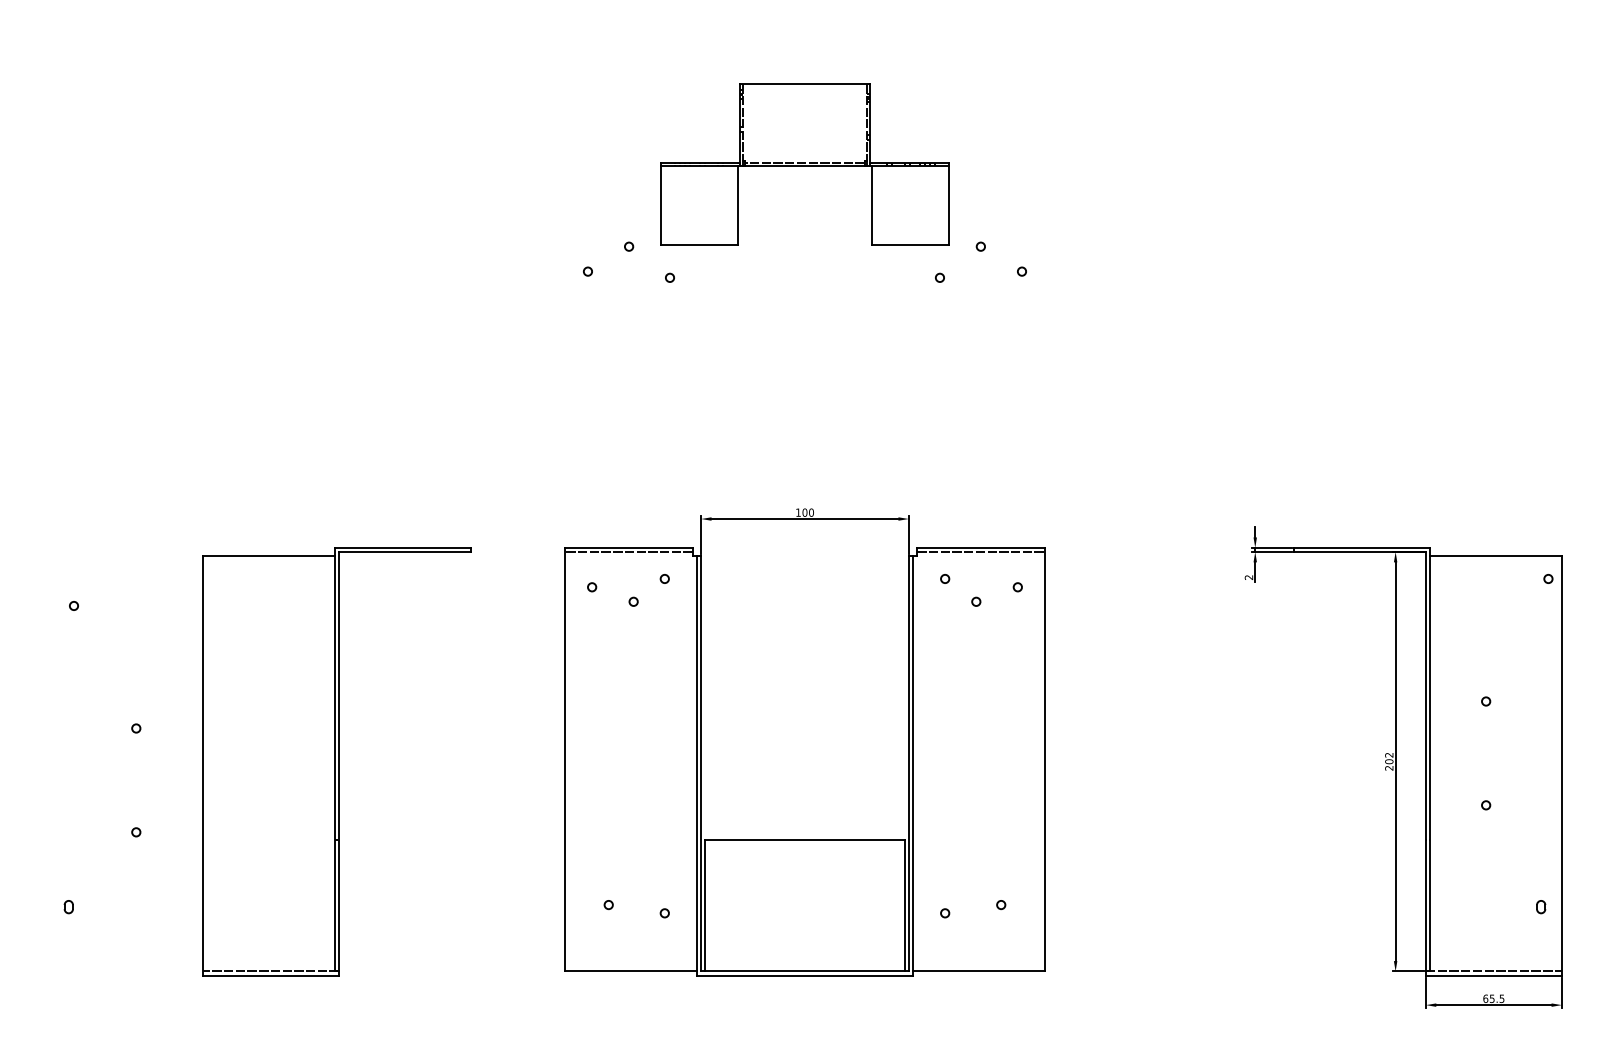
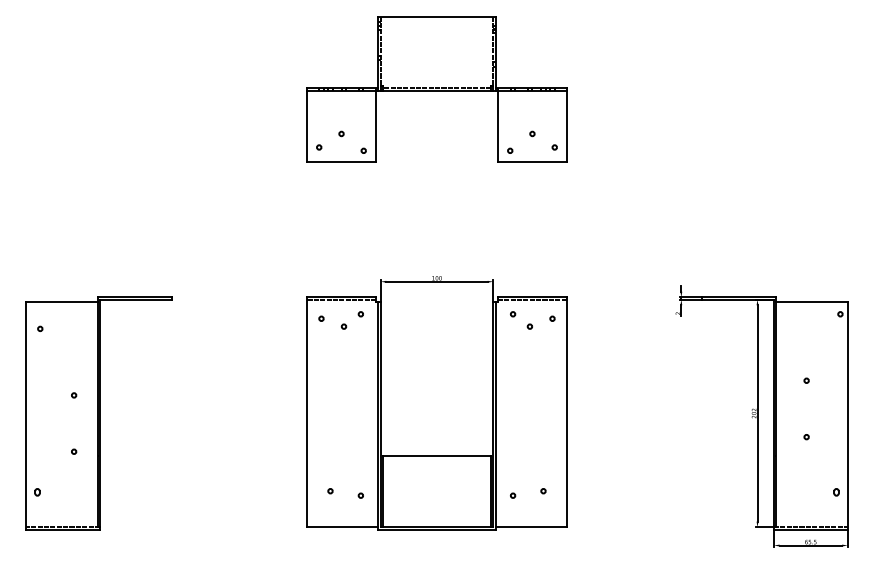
part: (804, 164) -> (436, 89), size x1.67
part: (336, 761) -> (98, 413), moved

